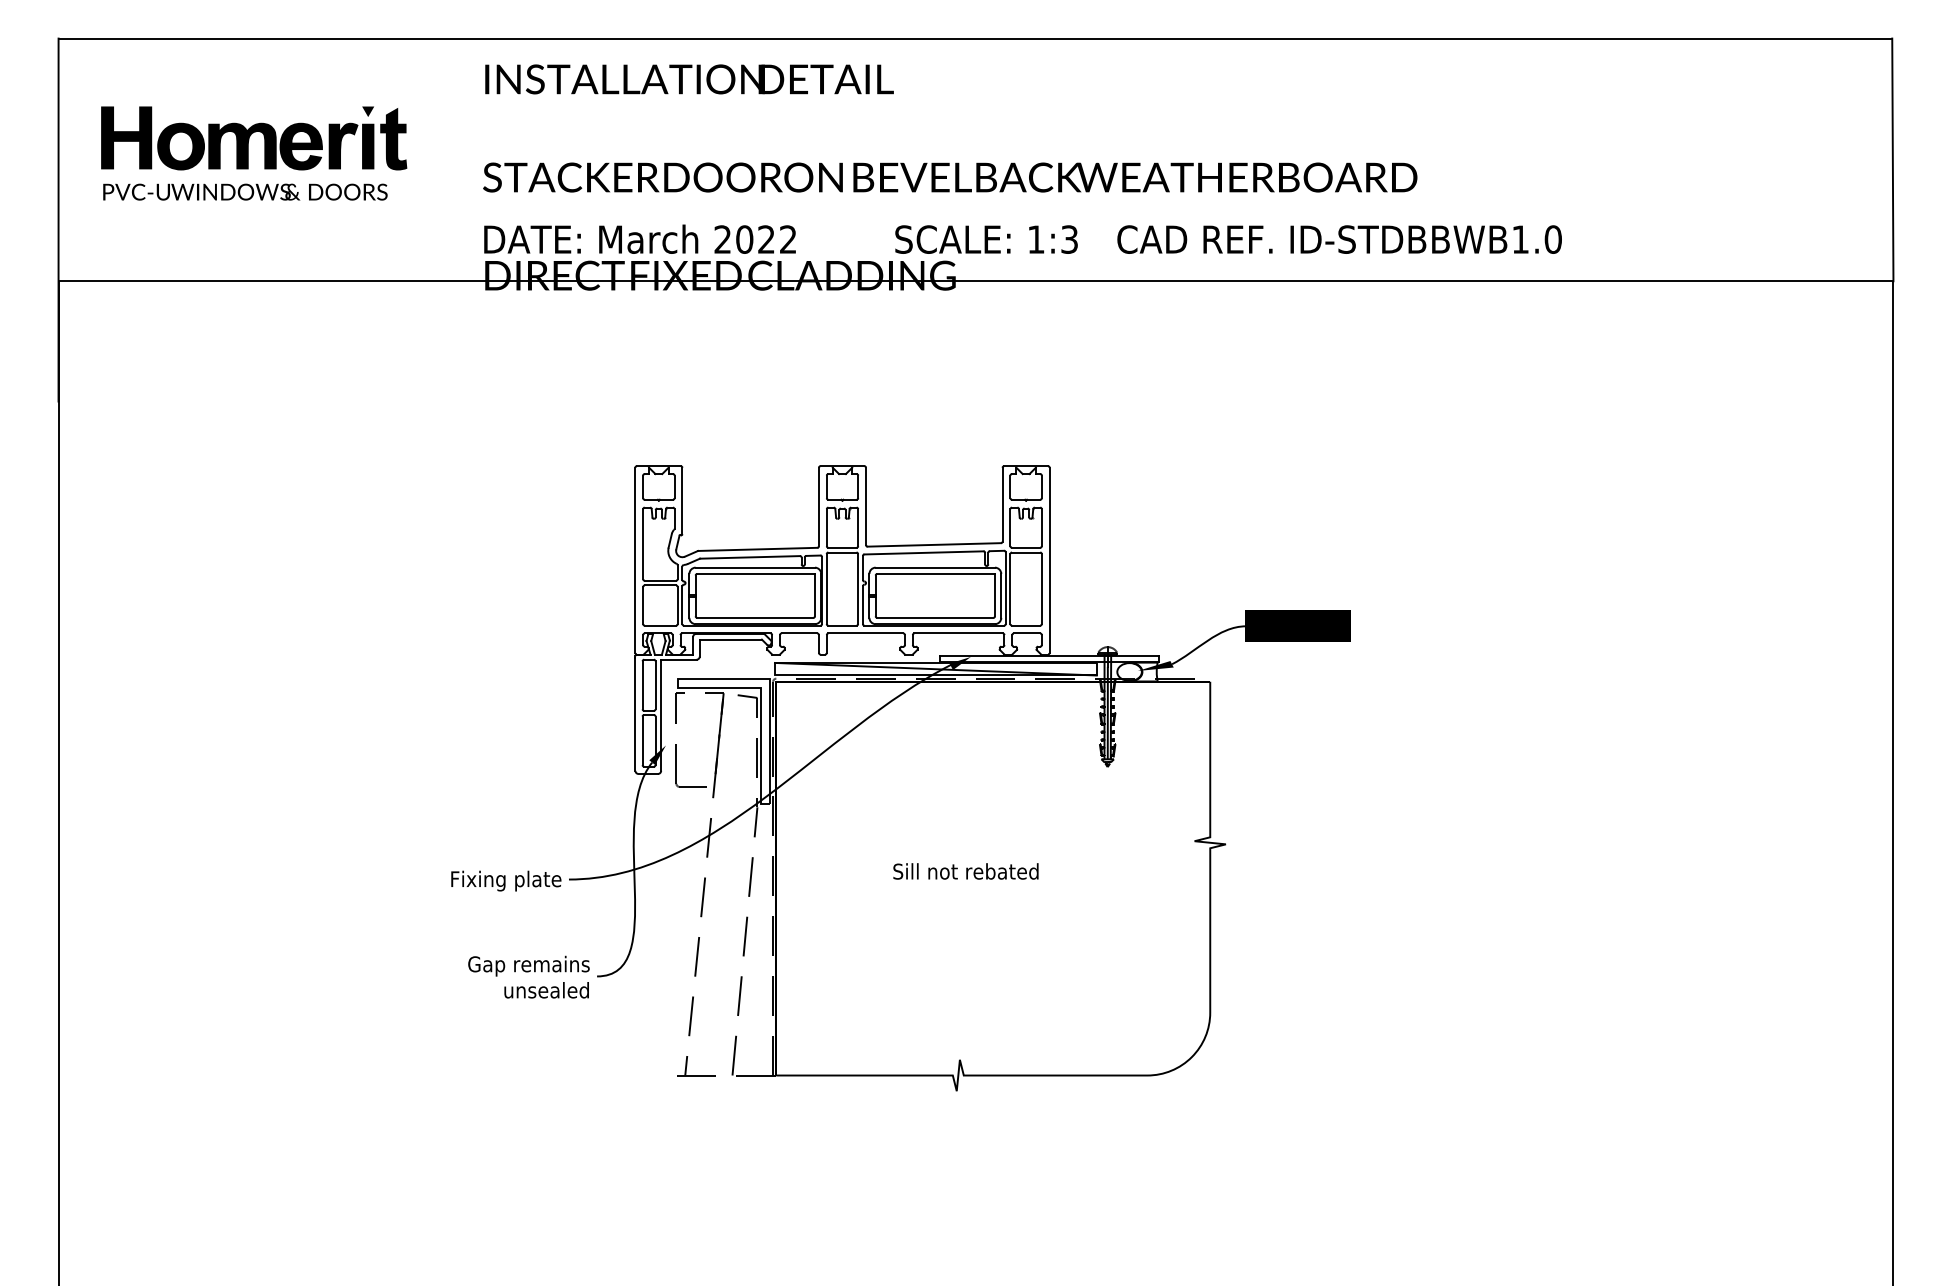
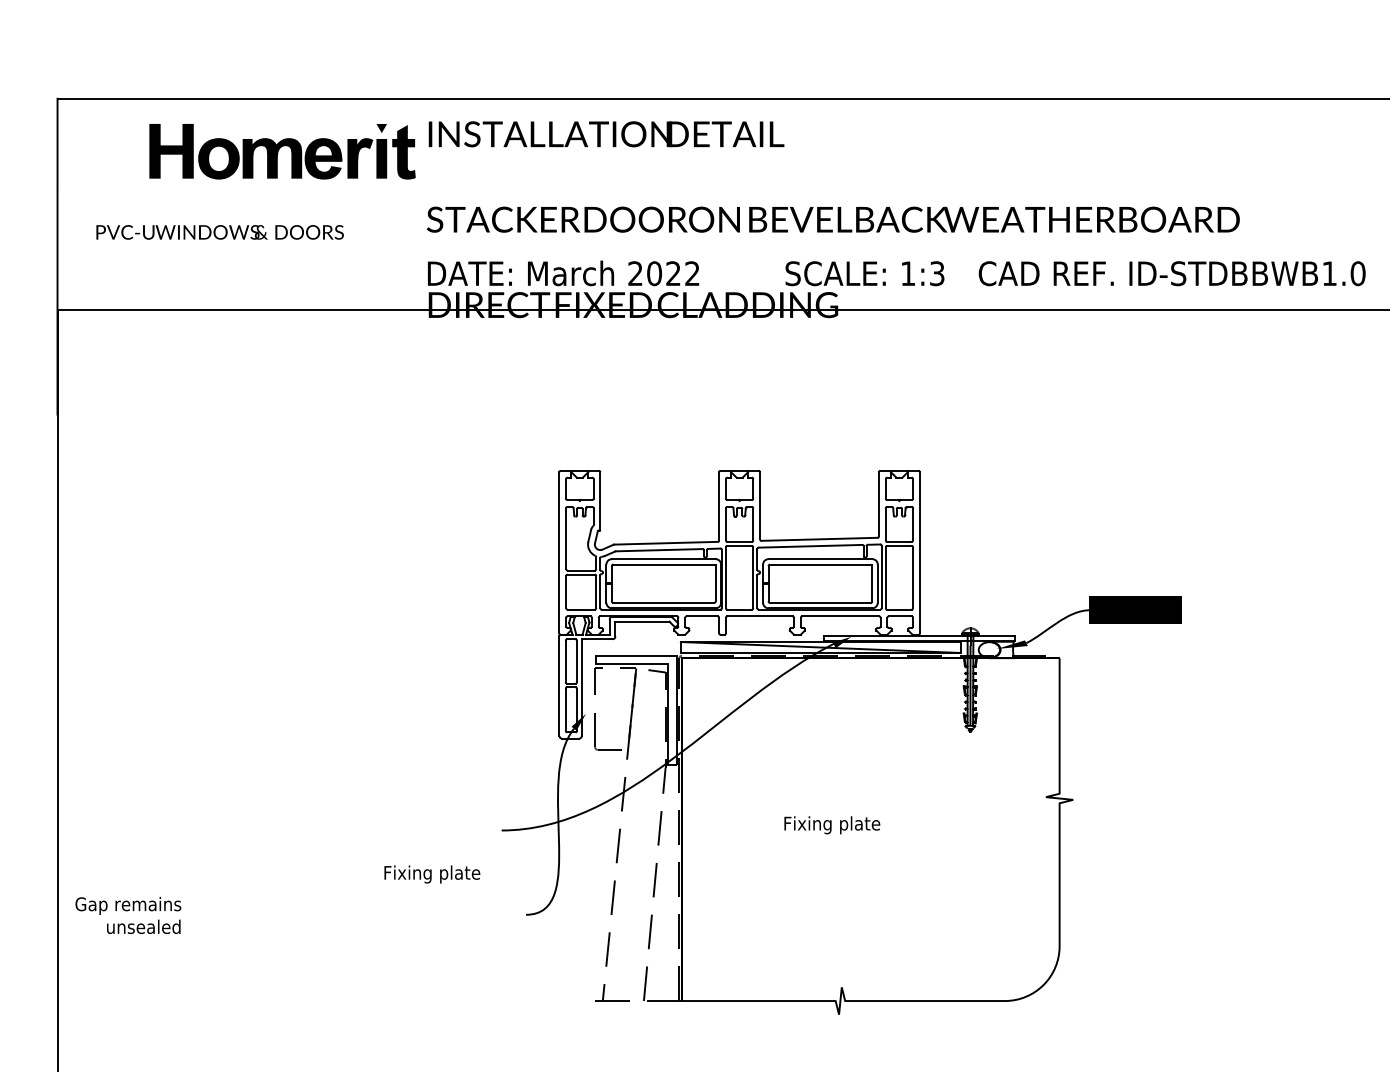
part: (254, 138) -> (282, 151), moved
text: (965, 873) -> (846, 825), Sill not rebated -> Fixing plate
text: (506, 880) -> (432, 873), moved
text: (528, 976) -> (127, 914), moved

